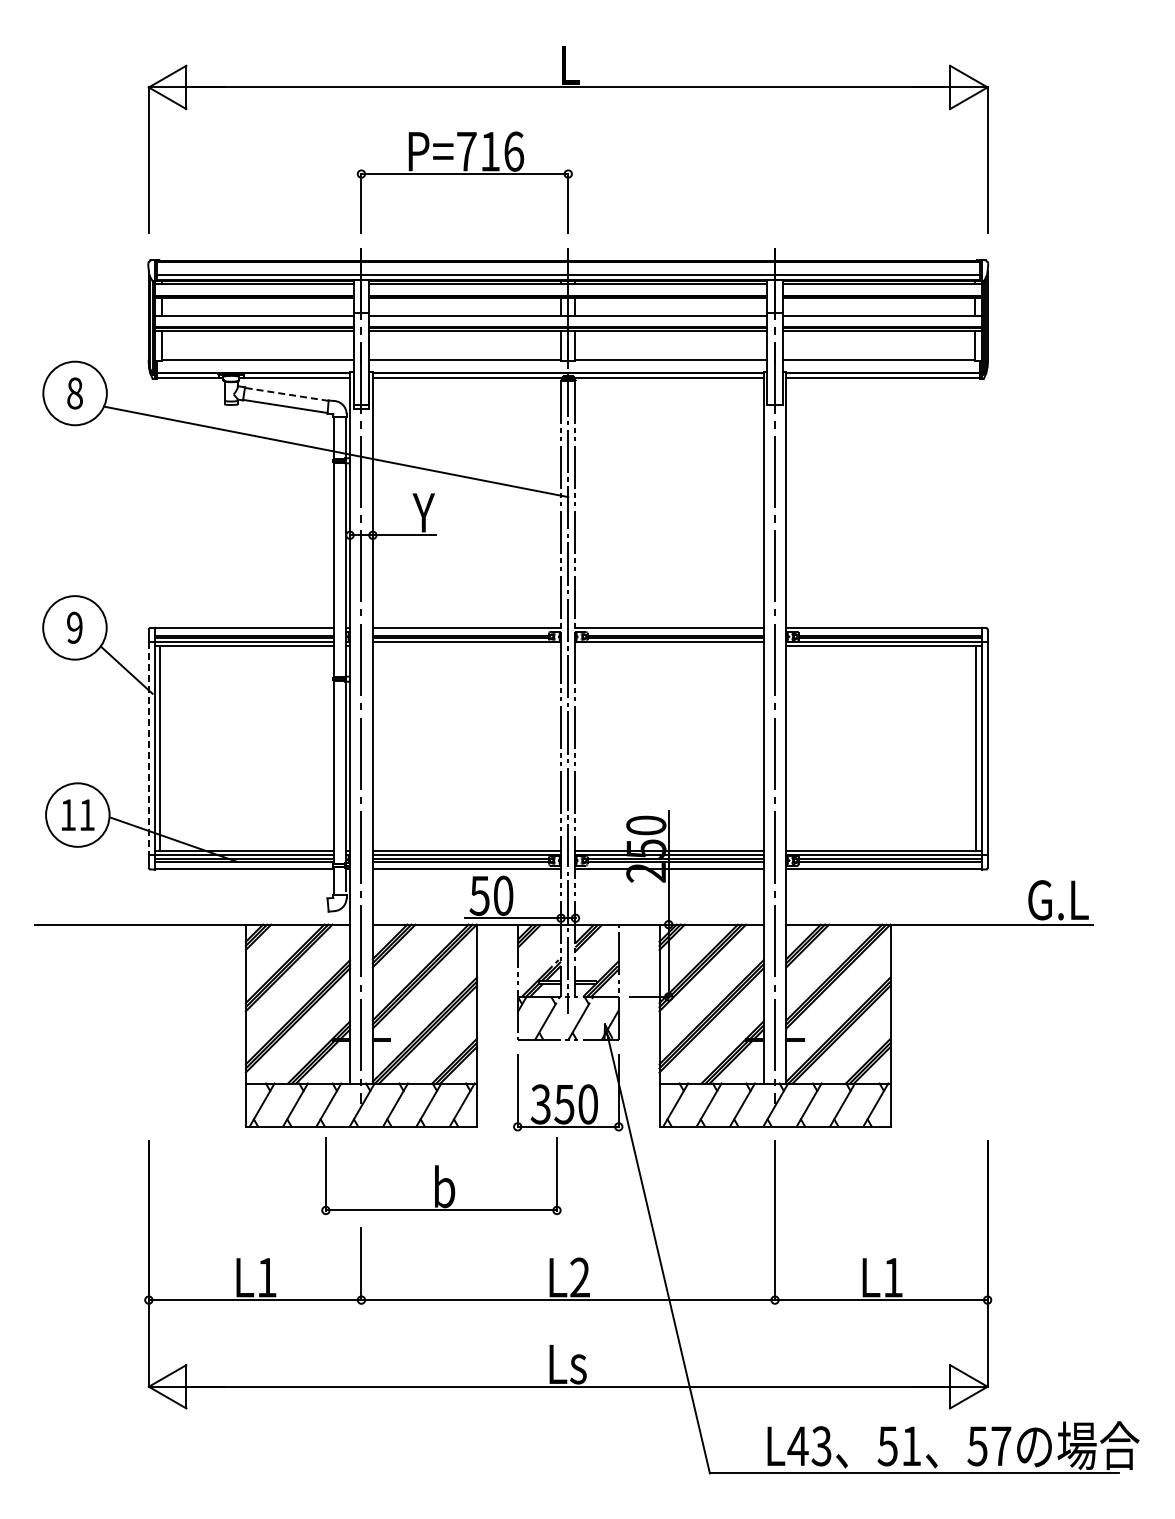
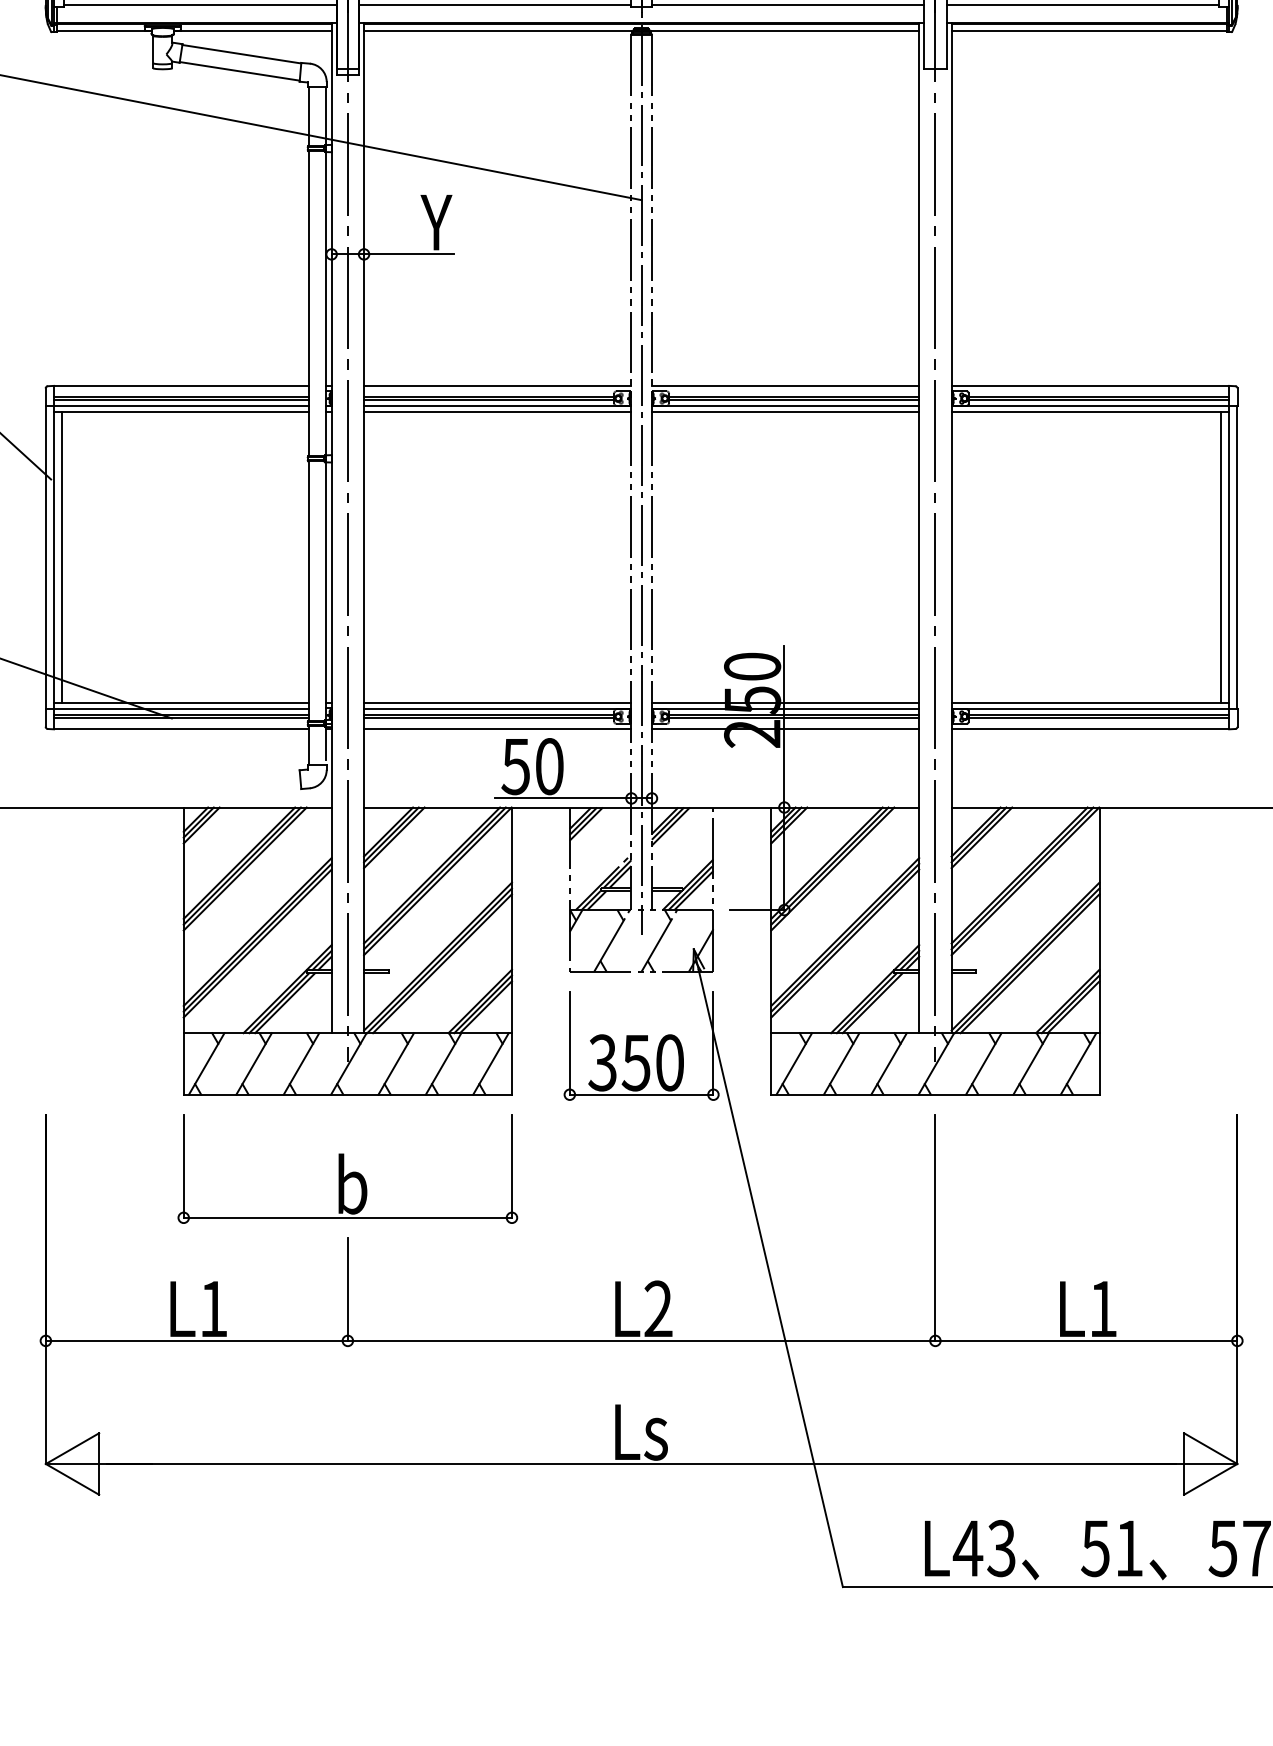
line: (286, 394) -> (241, 54), dashed -> solid
line: (466, 646) -> (497, 412), added
line: (669, 646) -> (785, 412), added
line: (148, 748) -> (45, 557), dashed -> solid
part: (441, 1175) -> (347, 1168), moved

